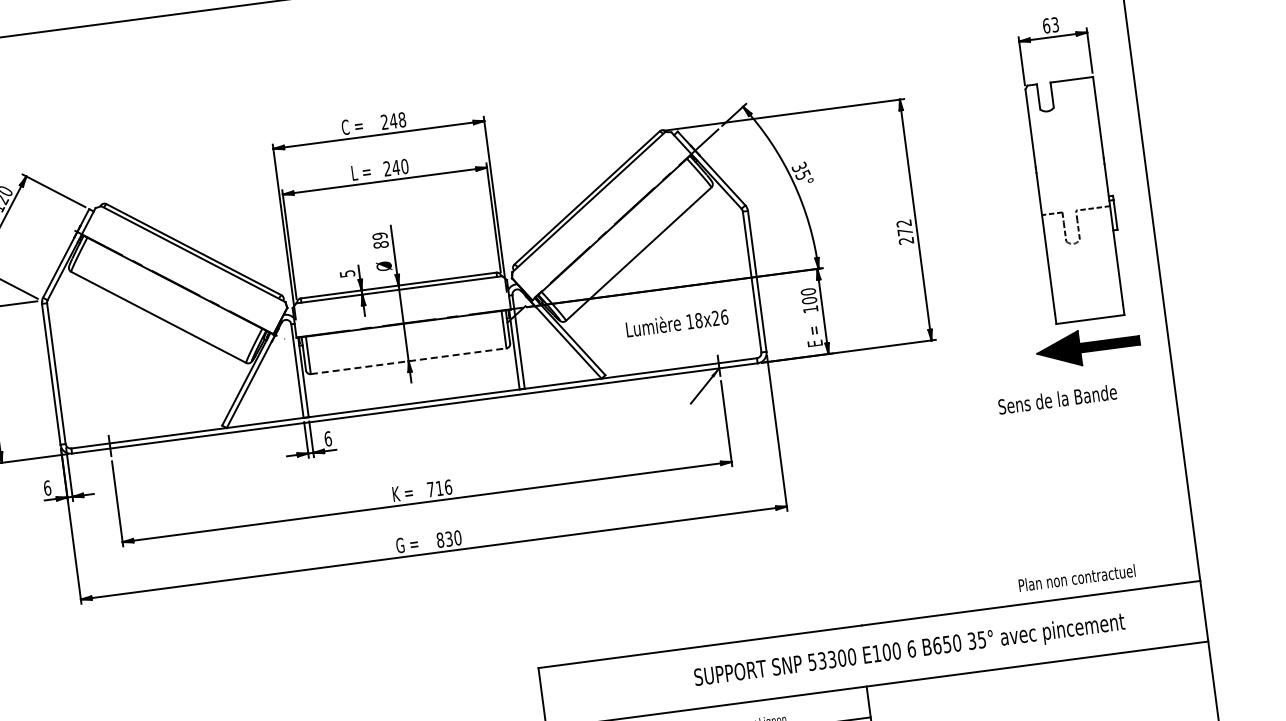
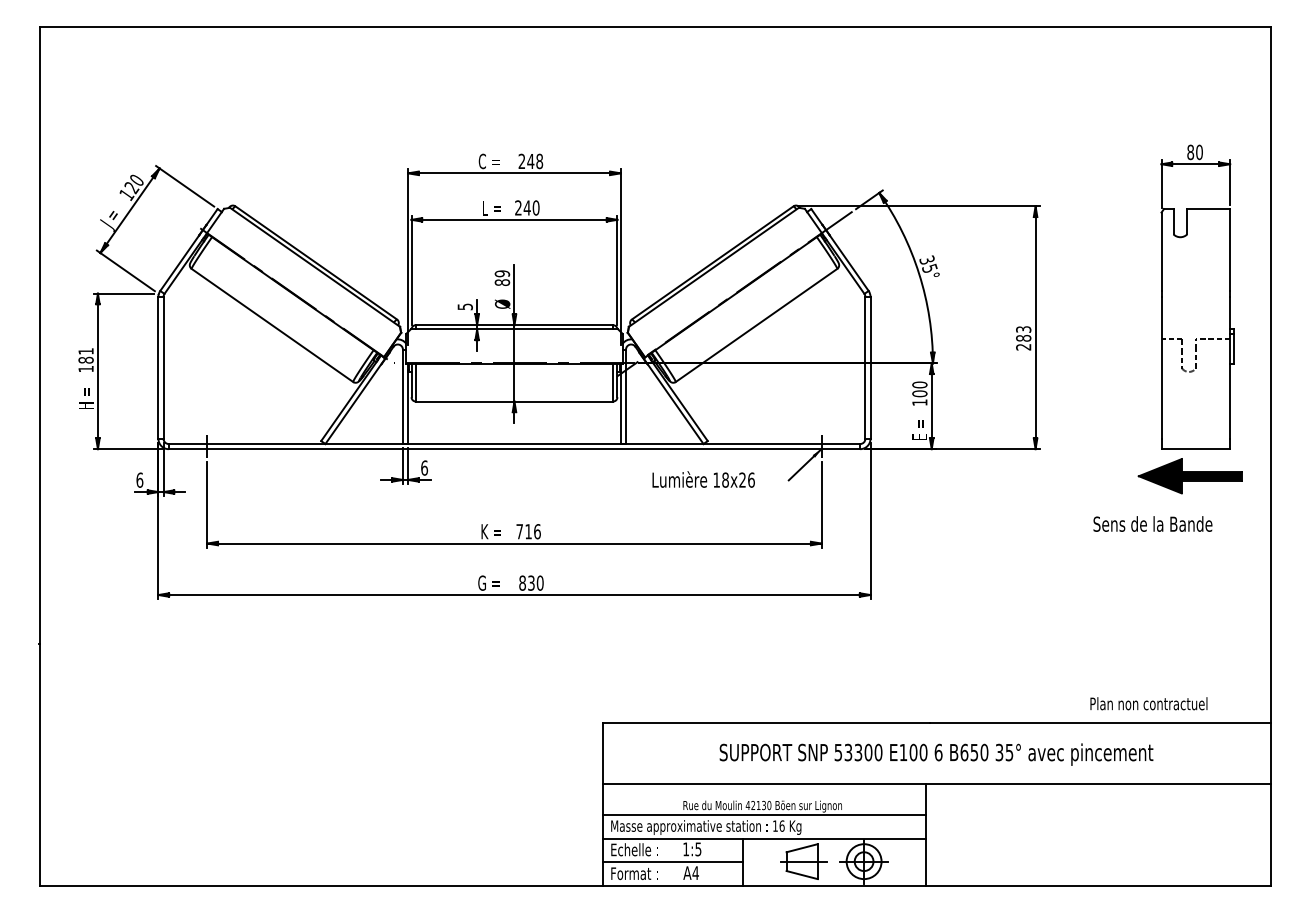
text: (1050, 25) -> (1194, 152), 63 -> 80
text: (904, 227) -> (1023, 333), 272 -> 283
text: (676, 322) -> (703, 479), moved
line: (408, 361) -> (514, 401), dashed -> solid
text: (909, 651) -> (936, 754), moved

